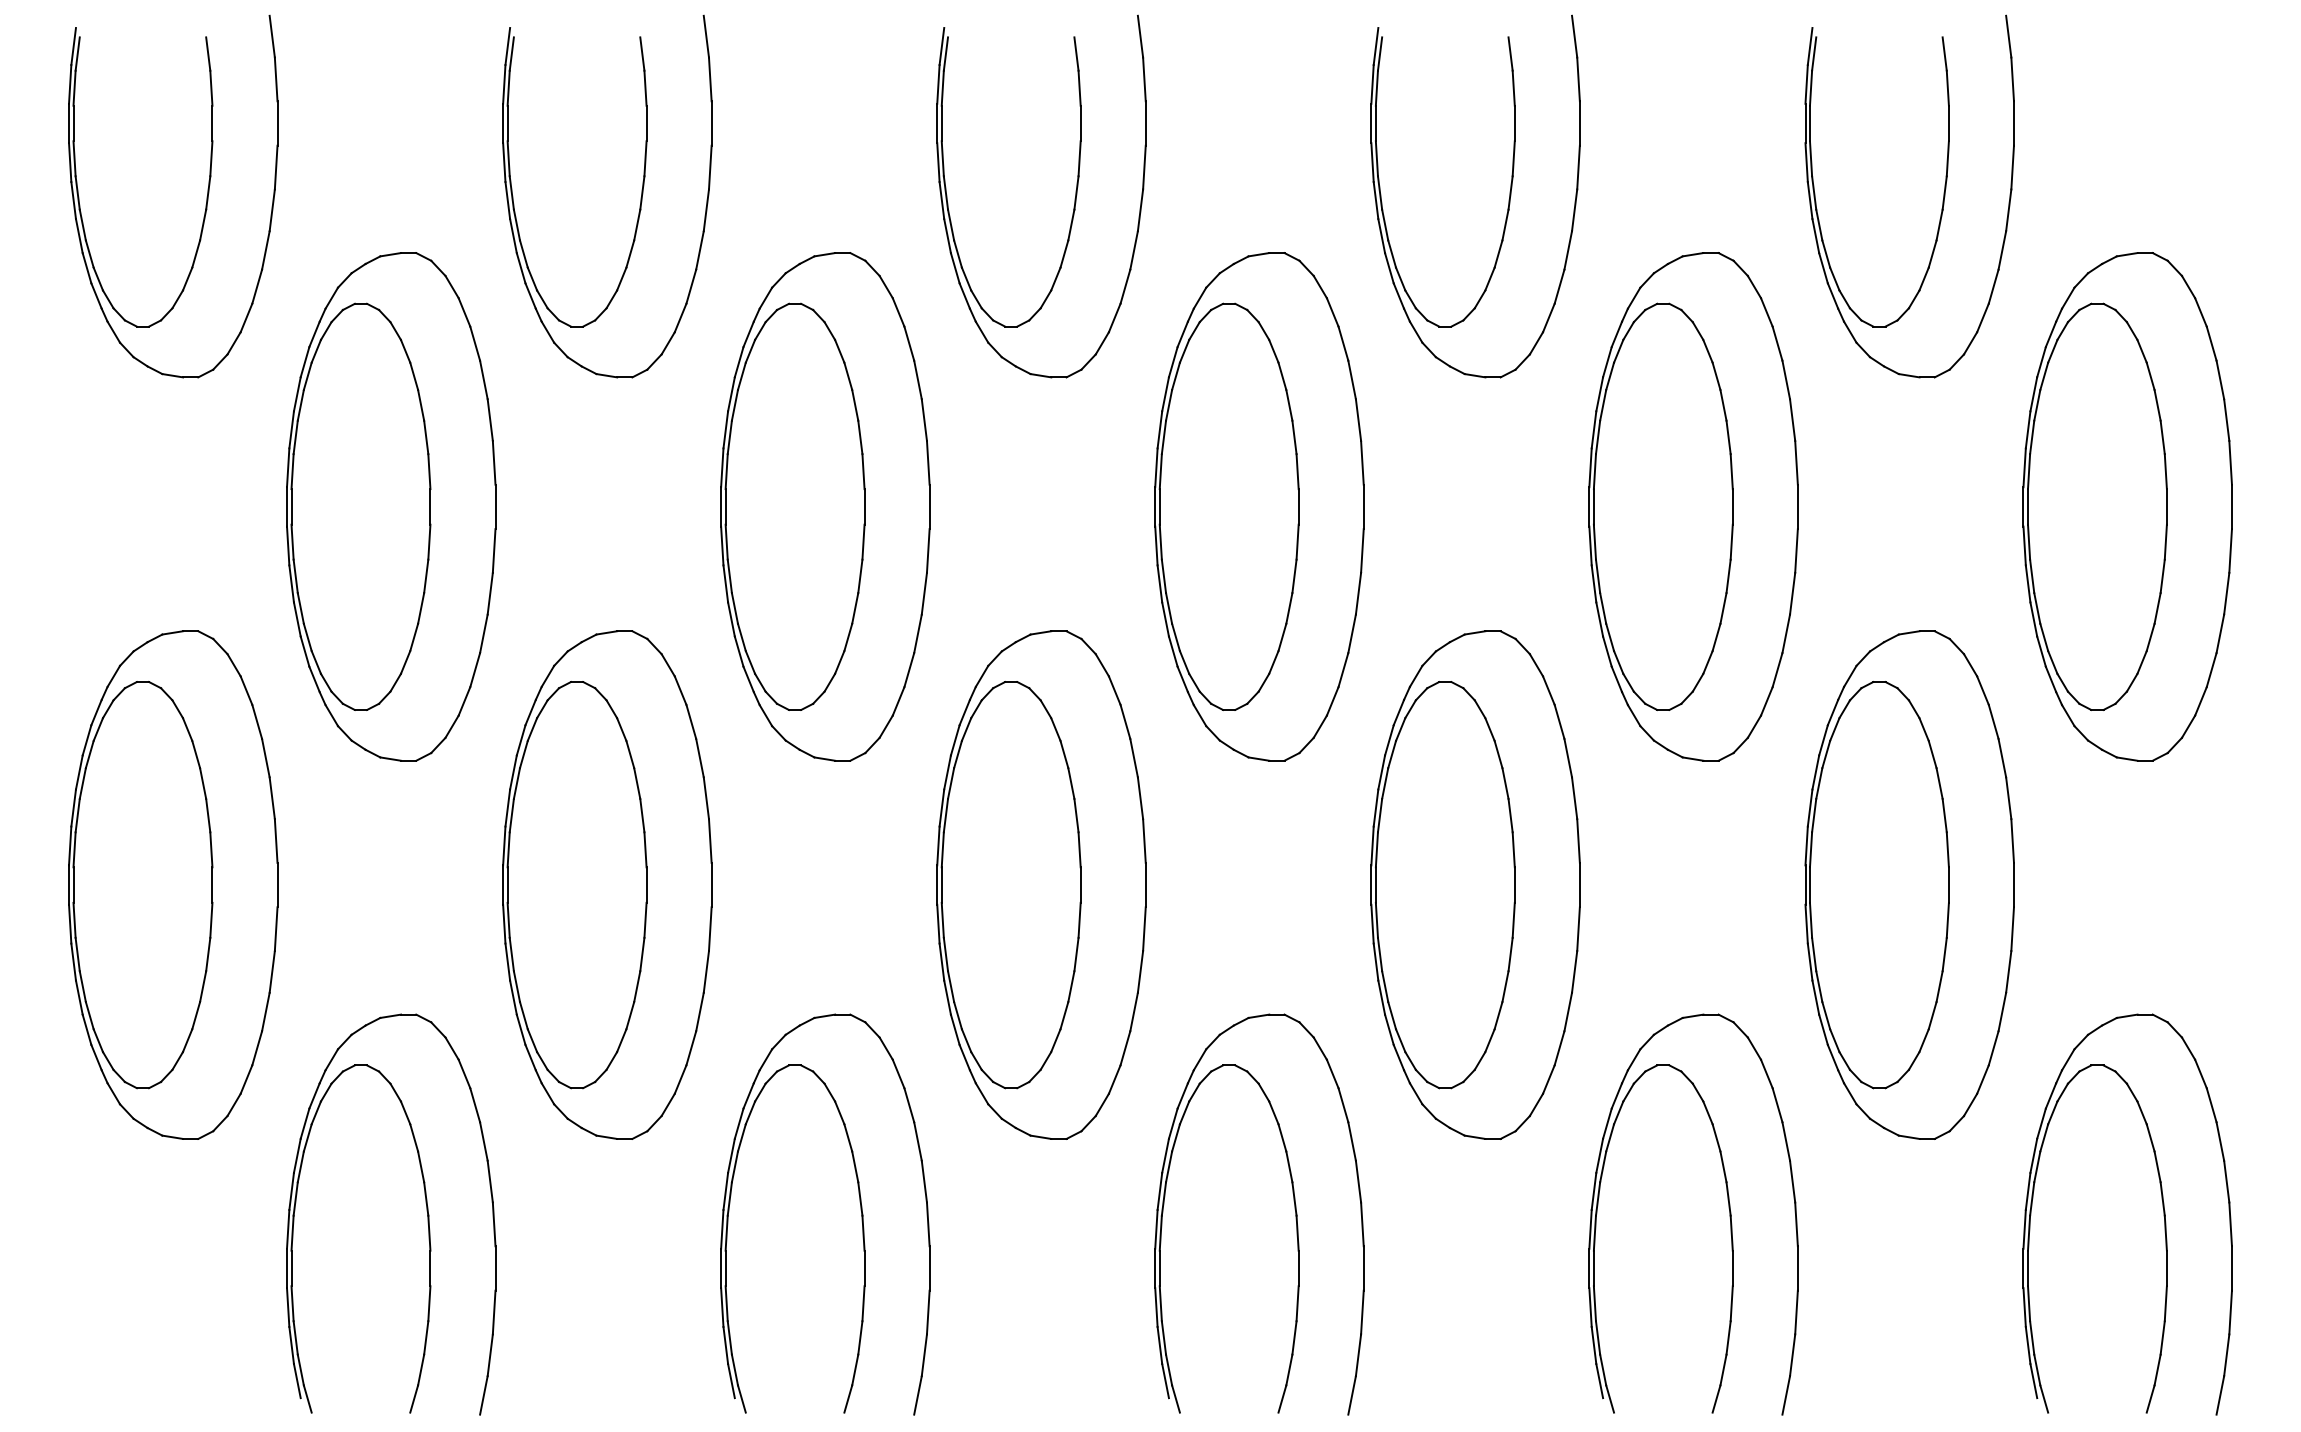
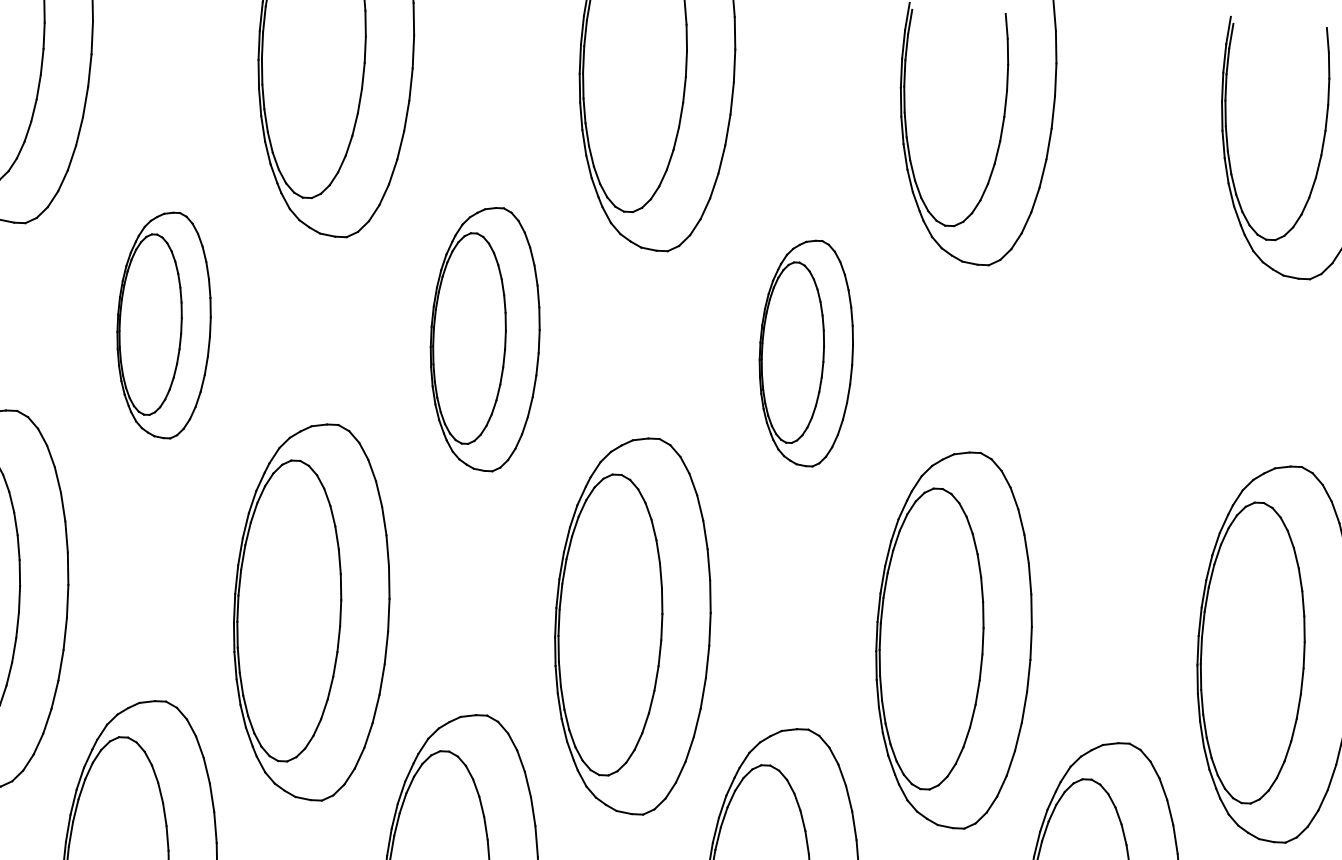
part: (391, 506) -> (164, 324), size x0.6
part: (825, 506) -> (485, 338), size x0.7
part: (1259, 506) -> (806, 352), size x0.6
part: (1693, 506) -> (1127, 366), removed

